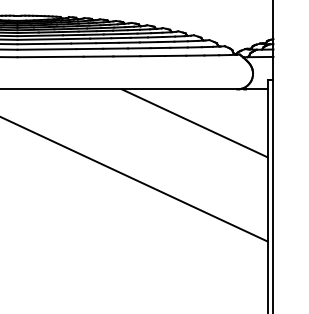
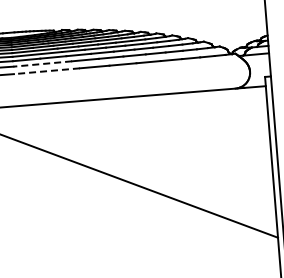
line: (46, 49) -> (42, 64), solid -> dashed
line: (50, 56) -> (46, 70), solid -> dashed
line: (194, 123) -> (195, 125), removed

